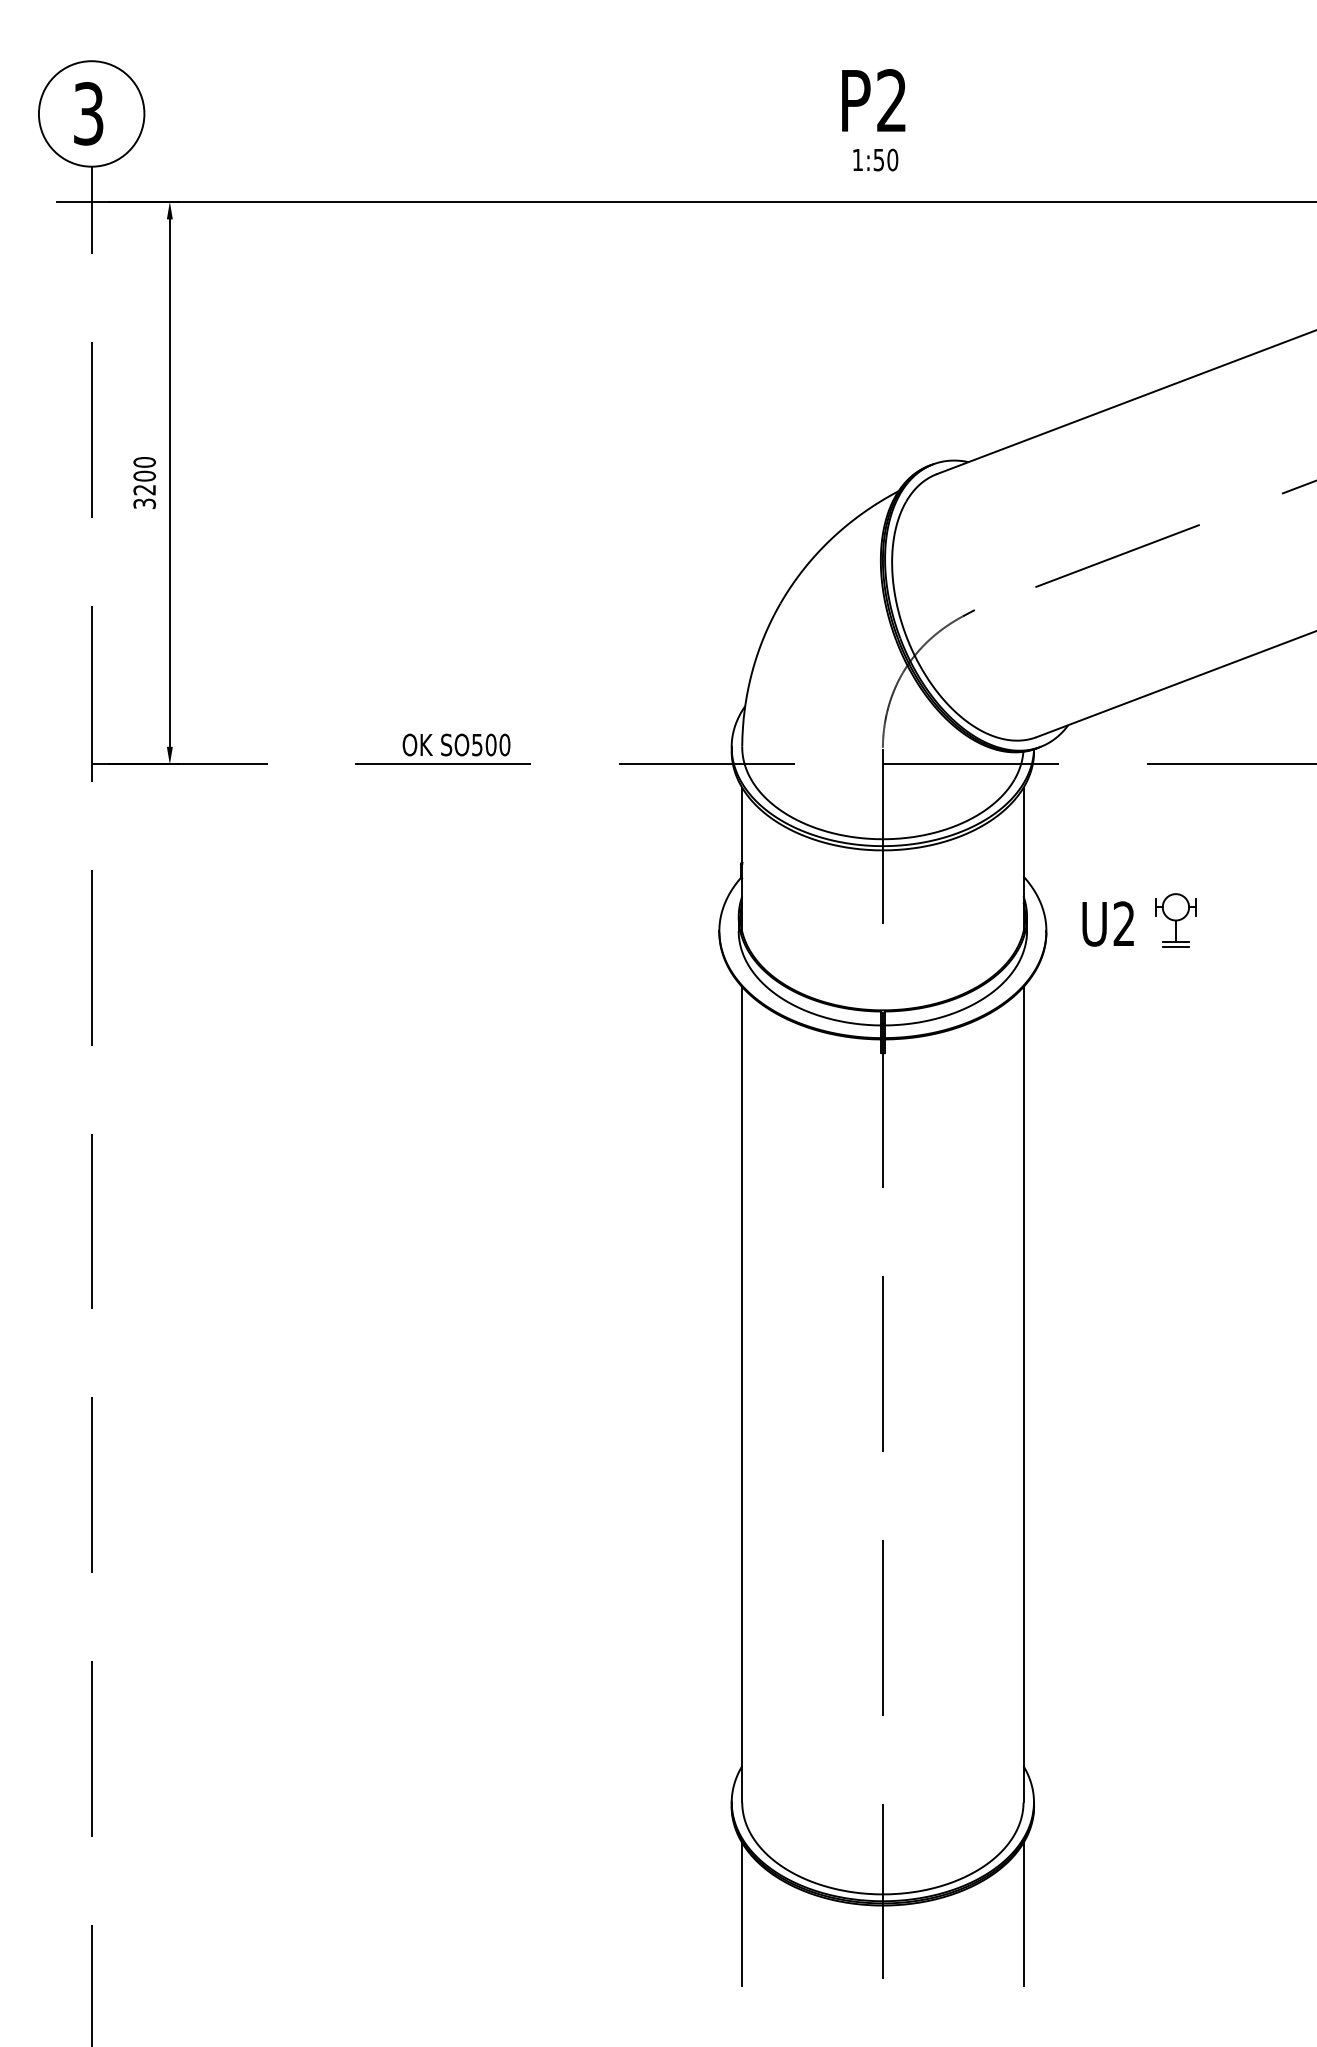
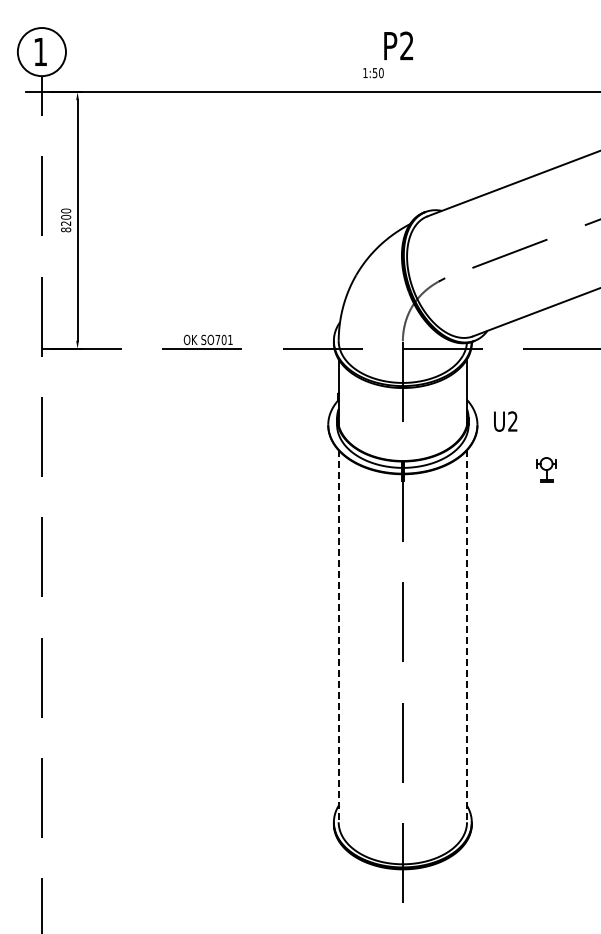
text: (88, 112) -> (40, 51), 3 -> 1
text: (875, 160) -> (373, 73), moved
text: (145, 502) -> (66, 229), 3200 -> 8200
text: (489, 744) -> (223, 339), SO500 -> SO701
part: (1175, 919) -> (546, 469), moved
line: (741, 1395) -> (338, 636), solid -> dashed
line: (1024, 1395) -> (467, 636), solid -> dashed
line: (741, 1912) -> (338, 872), removed
line: (1024, 1912) -> (467, 872), removed

